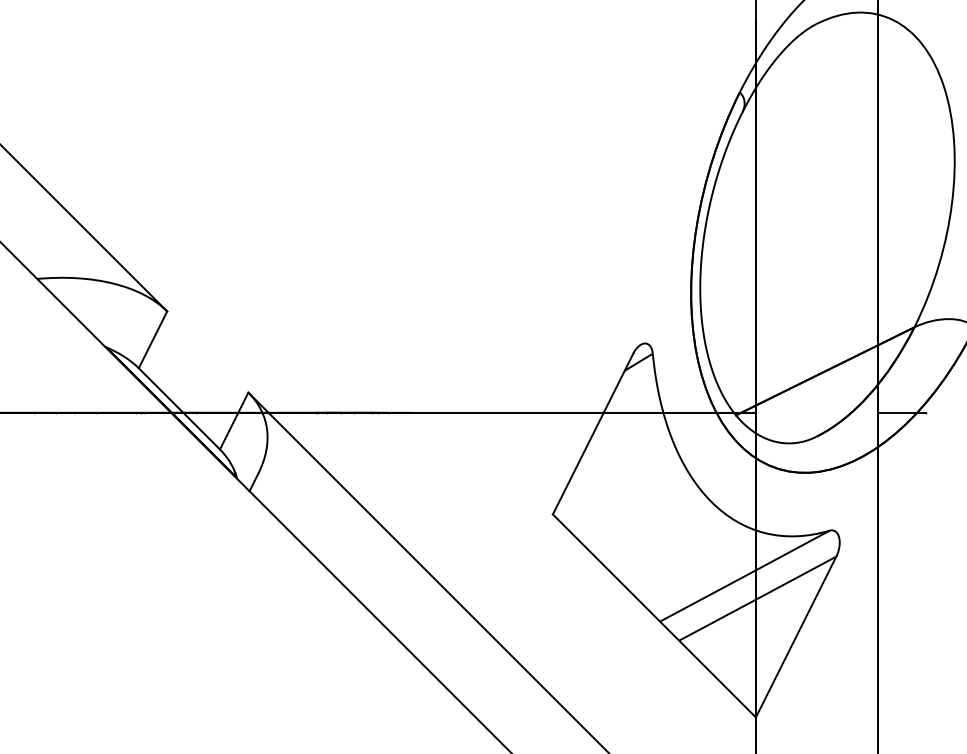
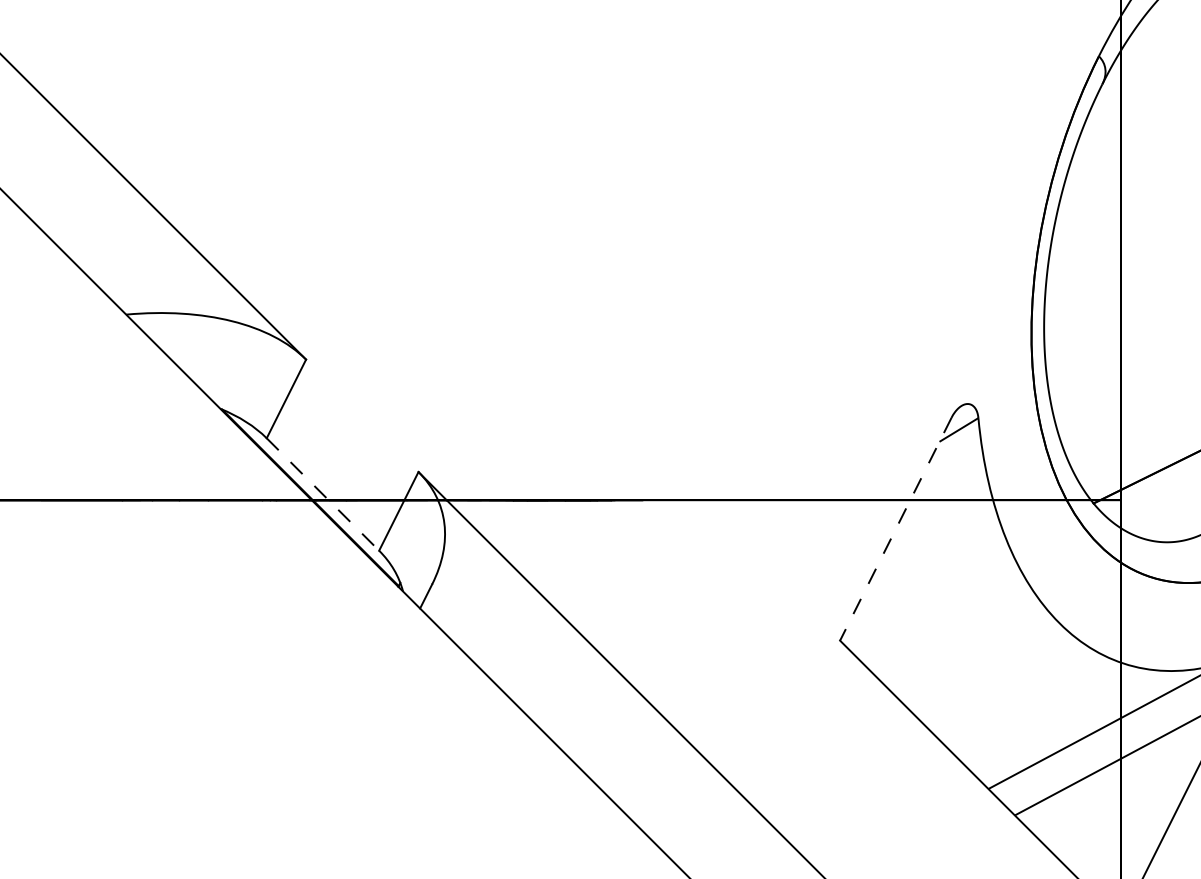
line: (179, 409) -> (323, 495), solid -> dashed
line: (593, 434) -> (896, 529), solid -> dashed

